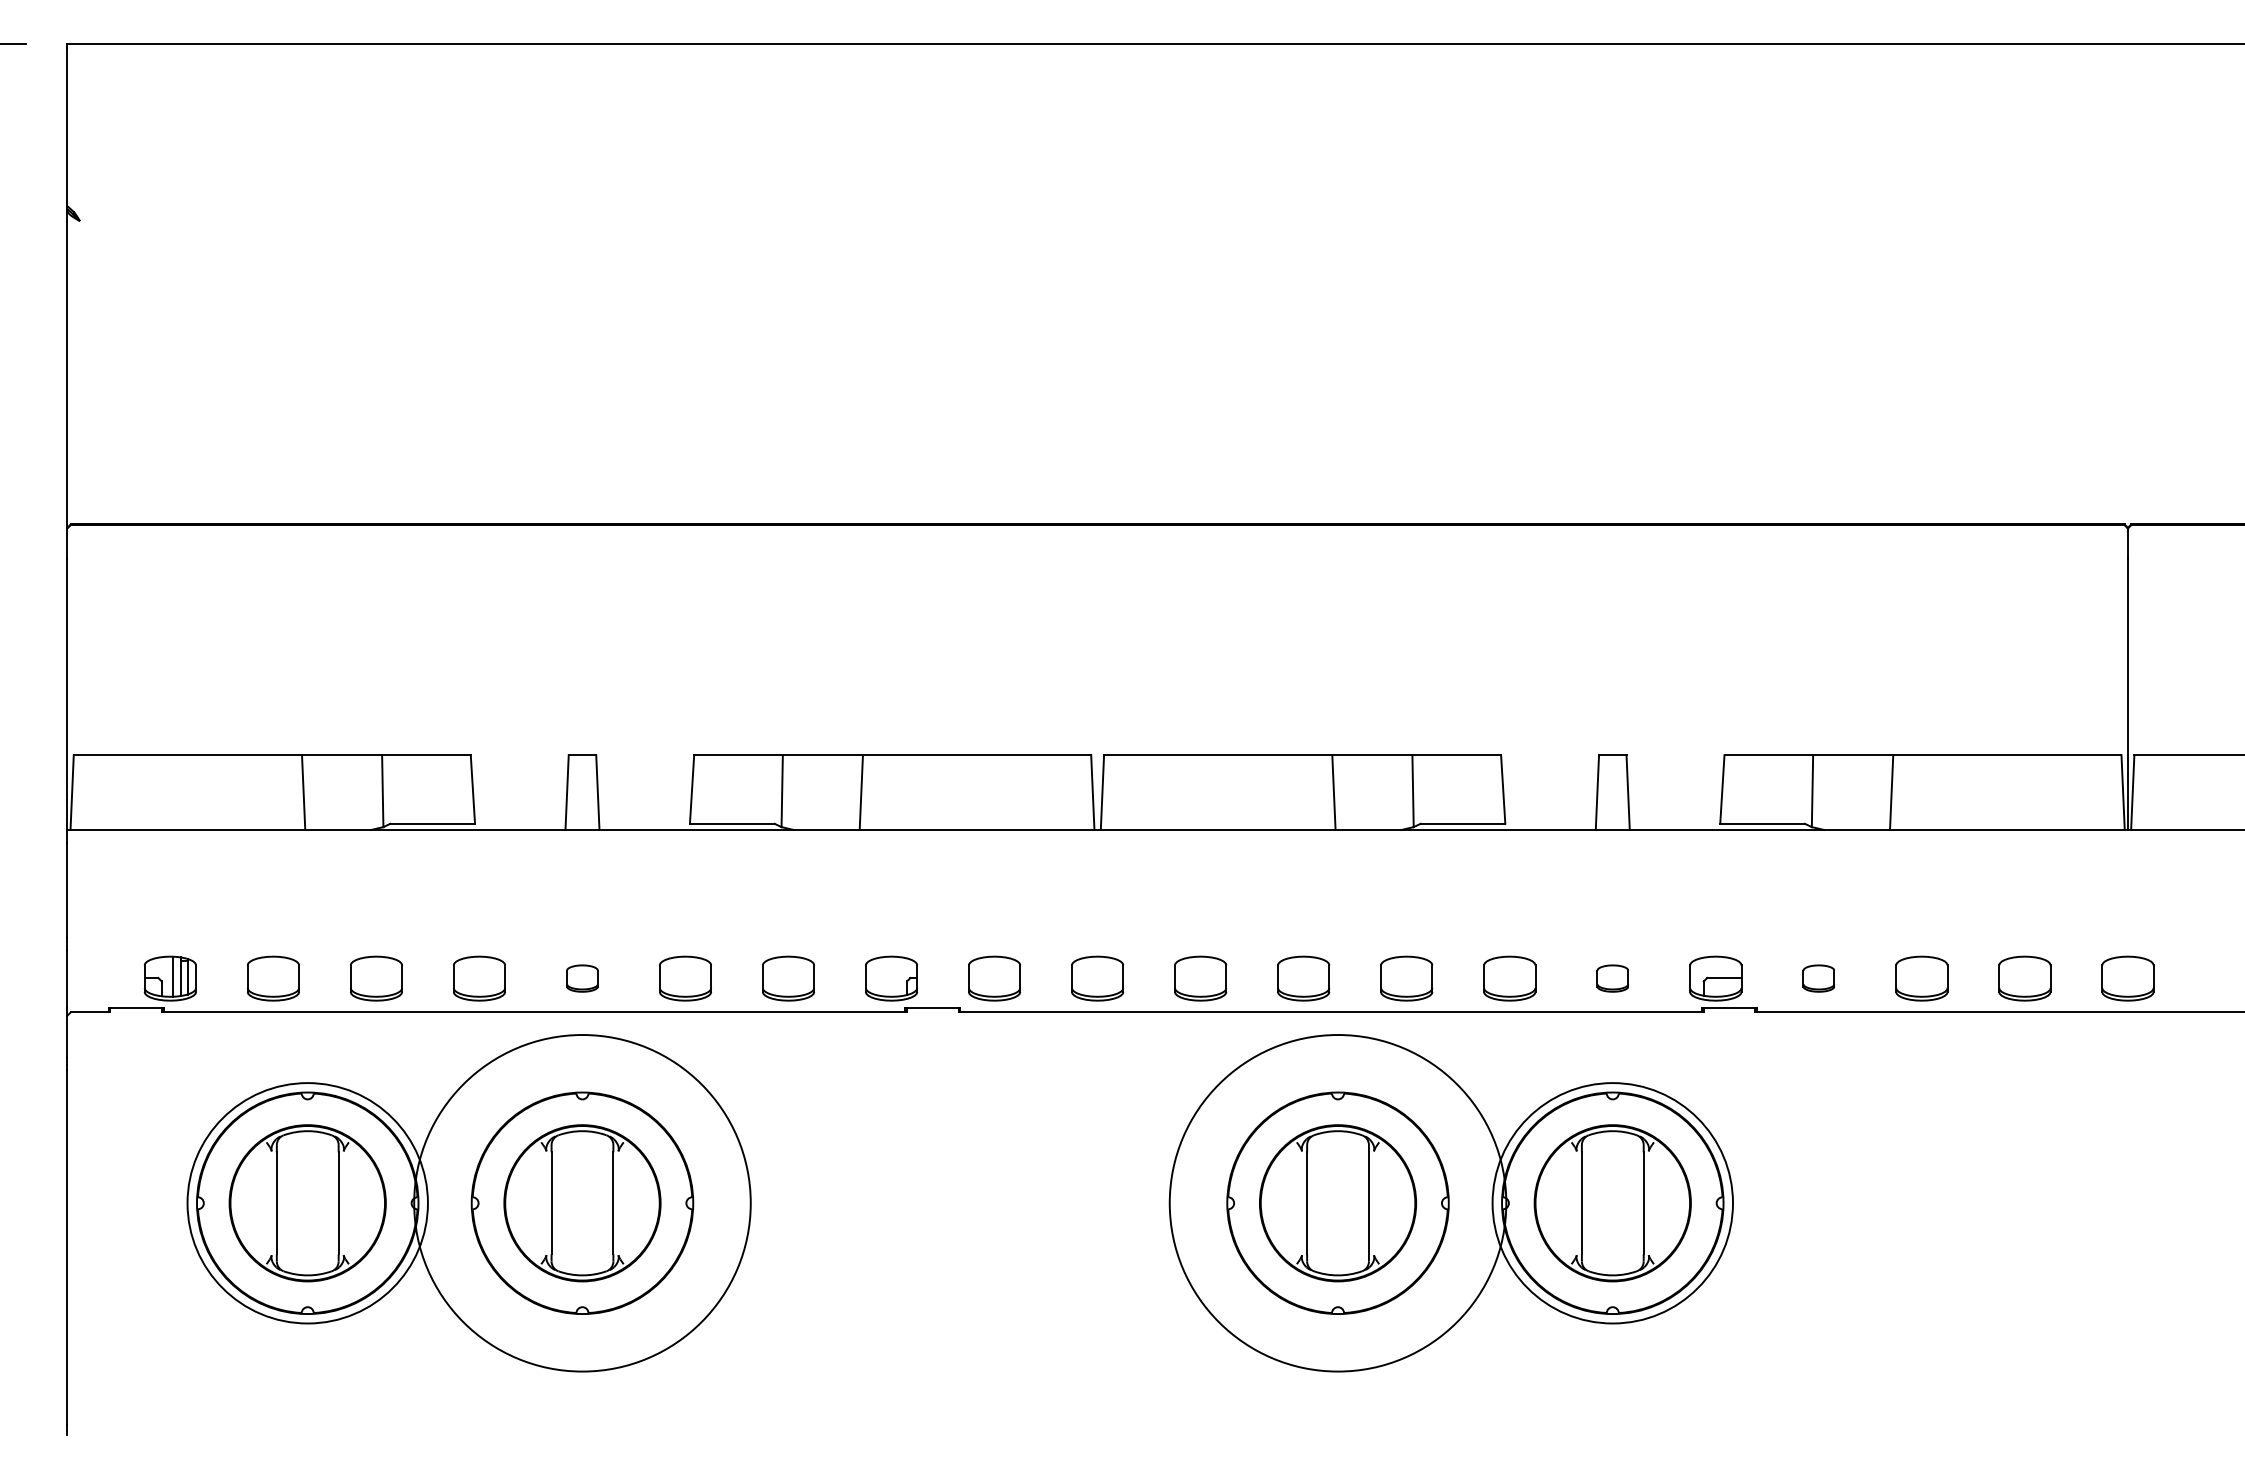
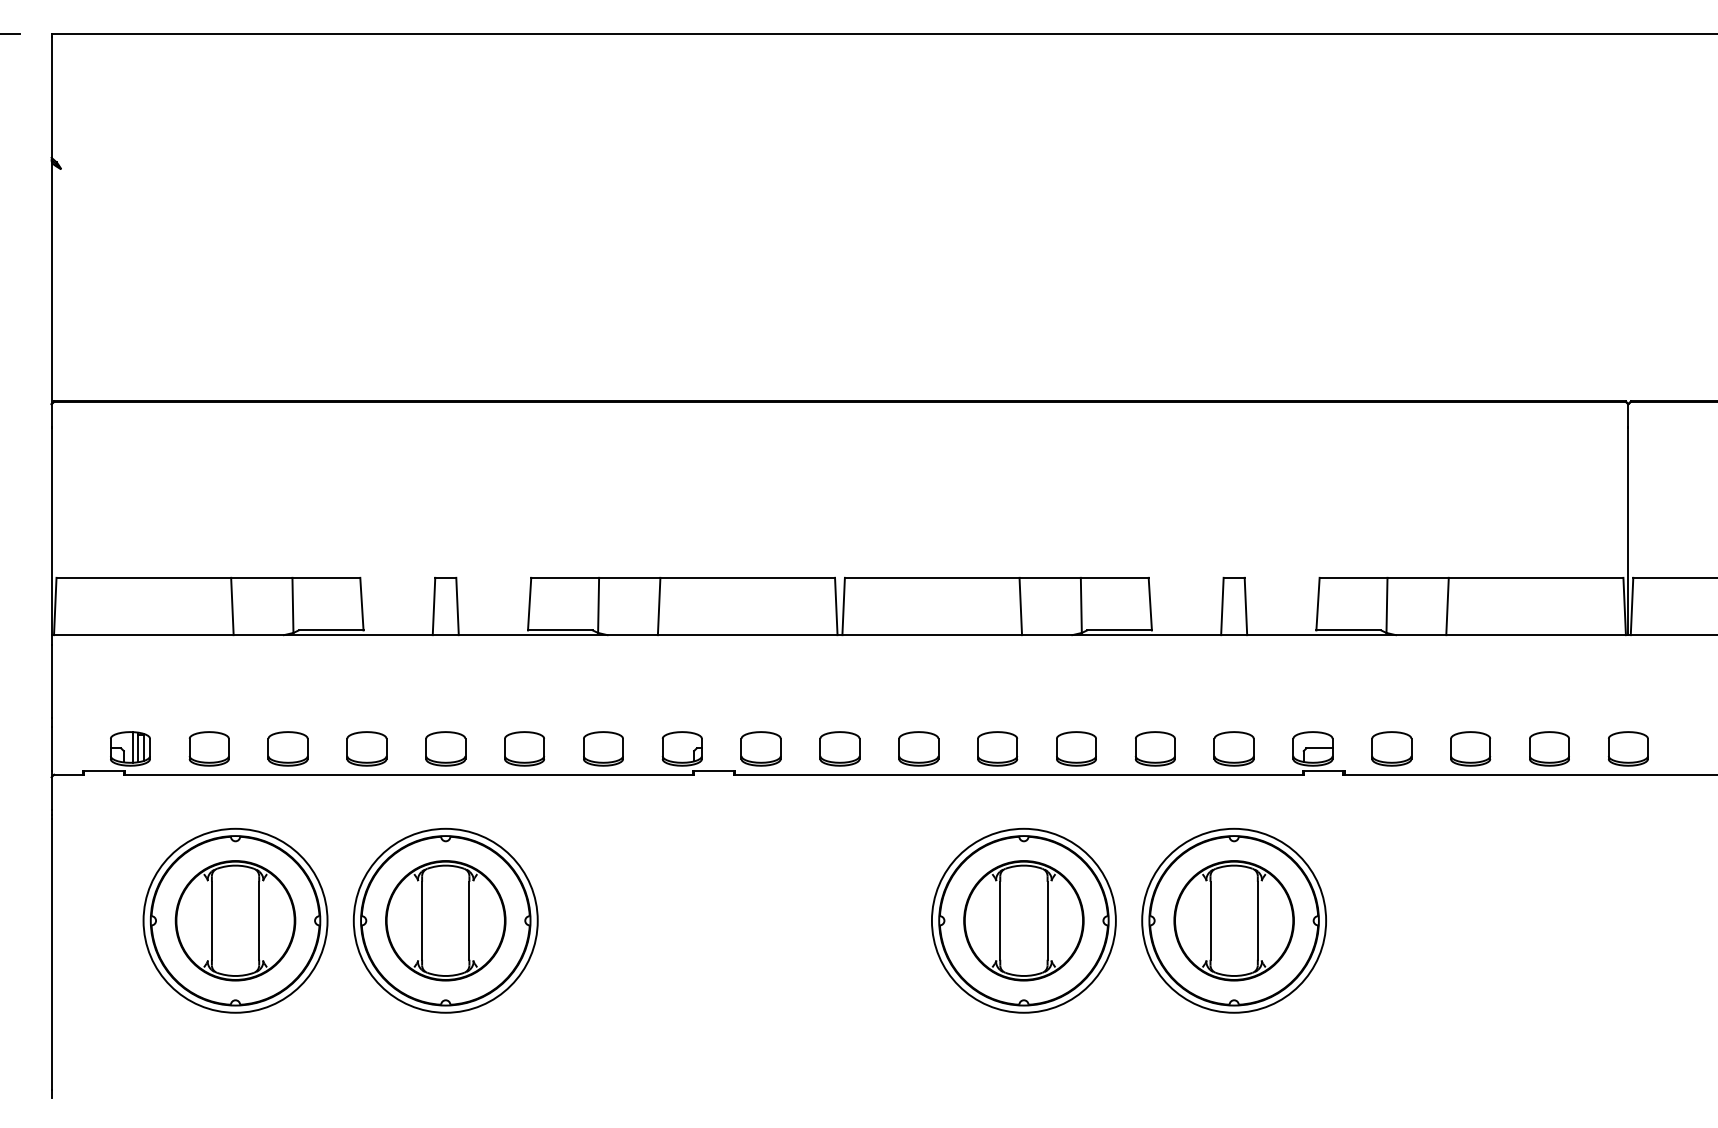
part: (582, 978) -> (445, 748), size x1.67
part: (1612, 978) -> (1233, 748), size x1.67
part: (1818, 978) -> (1391, 748), size x1.67
circle: (582, 1203) -> (445, 920), size x0.71
circle: (1337, 1203) -> (1023, 920), size x0.71

